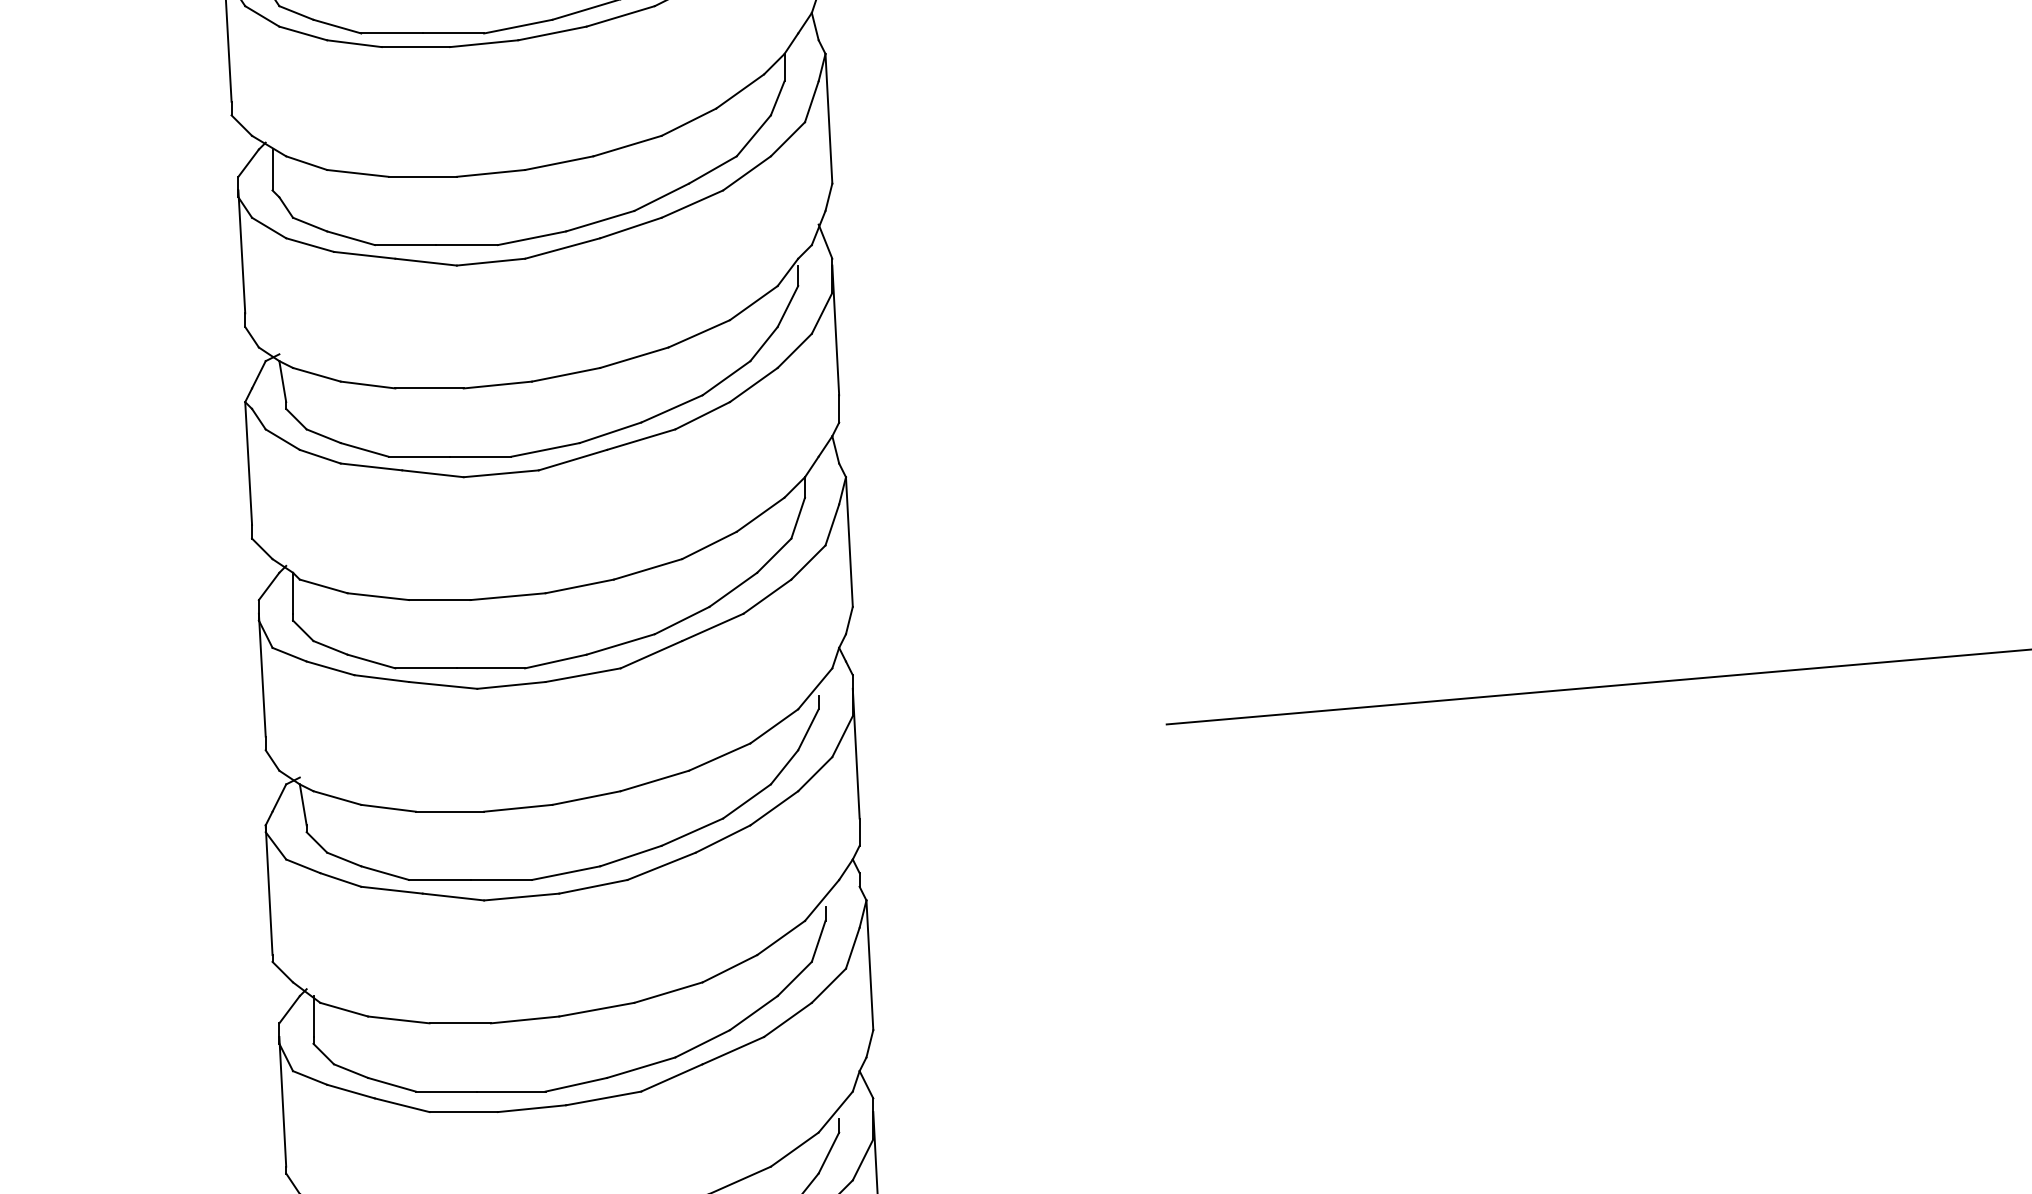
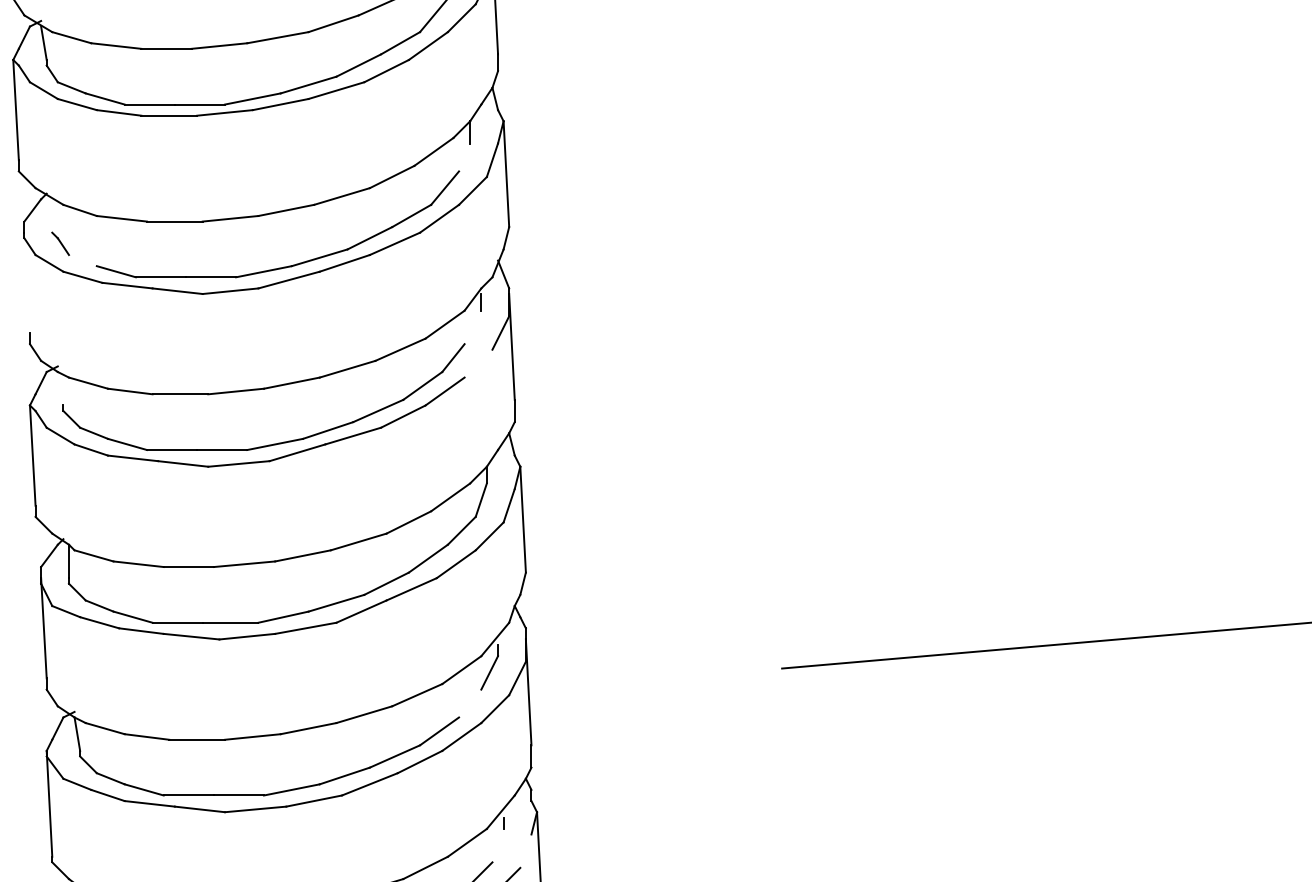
line: (777, 98) -> (464, 157), removed
line: (272, 169) -> (52, 215), removed
line: (310, 224) -> (83, 260), removed
line: (241, 251) -> (26, 282), removed
line: (787, 306) -> (472, 327), removed
line: (794, 350) -> (478, 363), removed
line: (282, 381) -> (60, 388), removed
line: (784, 767) -> (470, 703), removed
line: (818, 940) -> (497, 844), removed
line: (852, 947) -> (525, 850), removed

